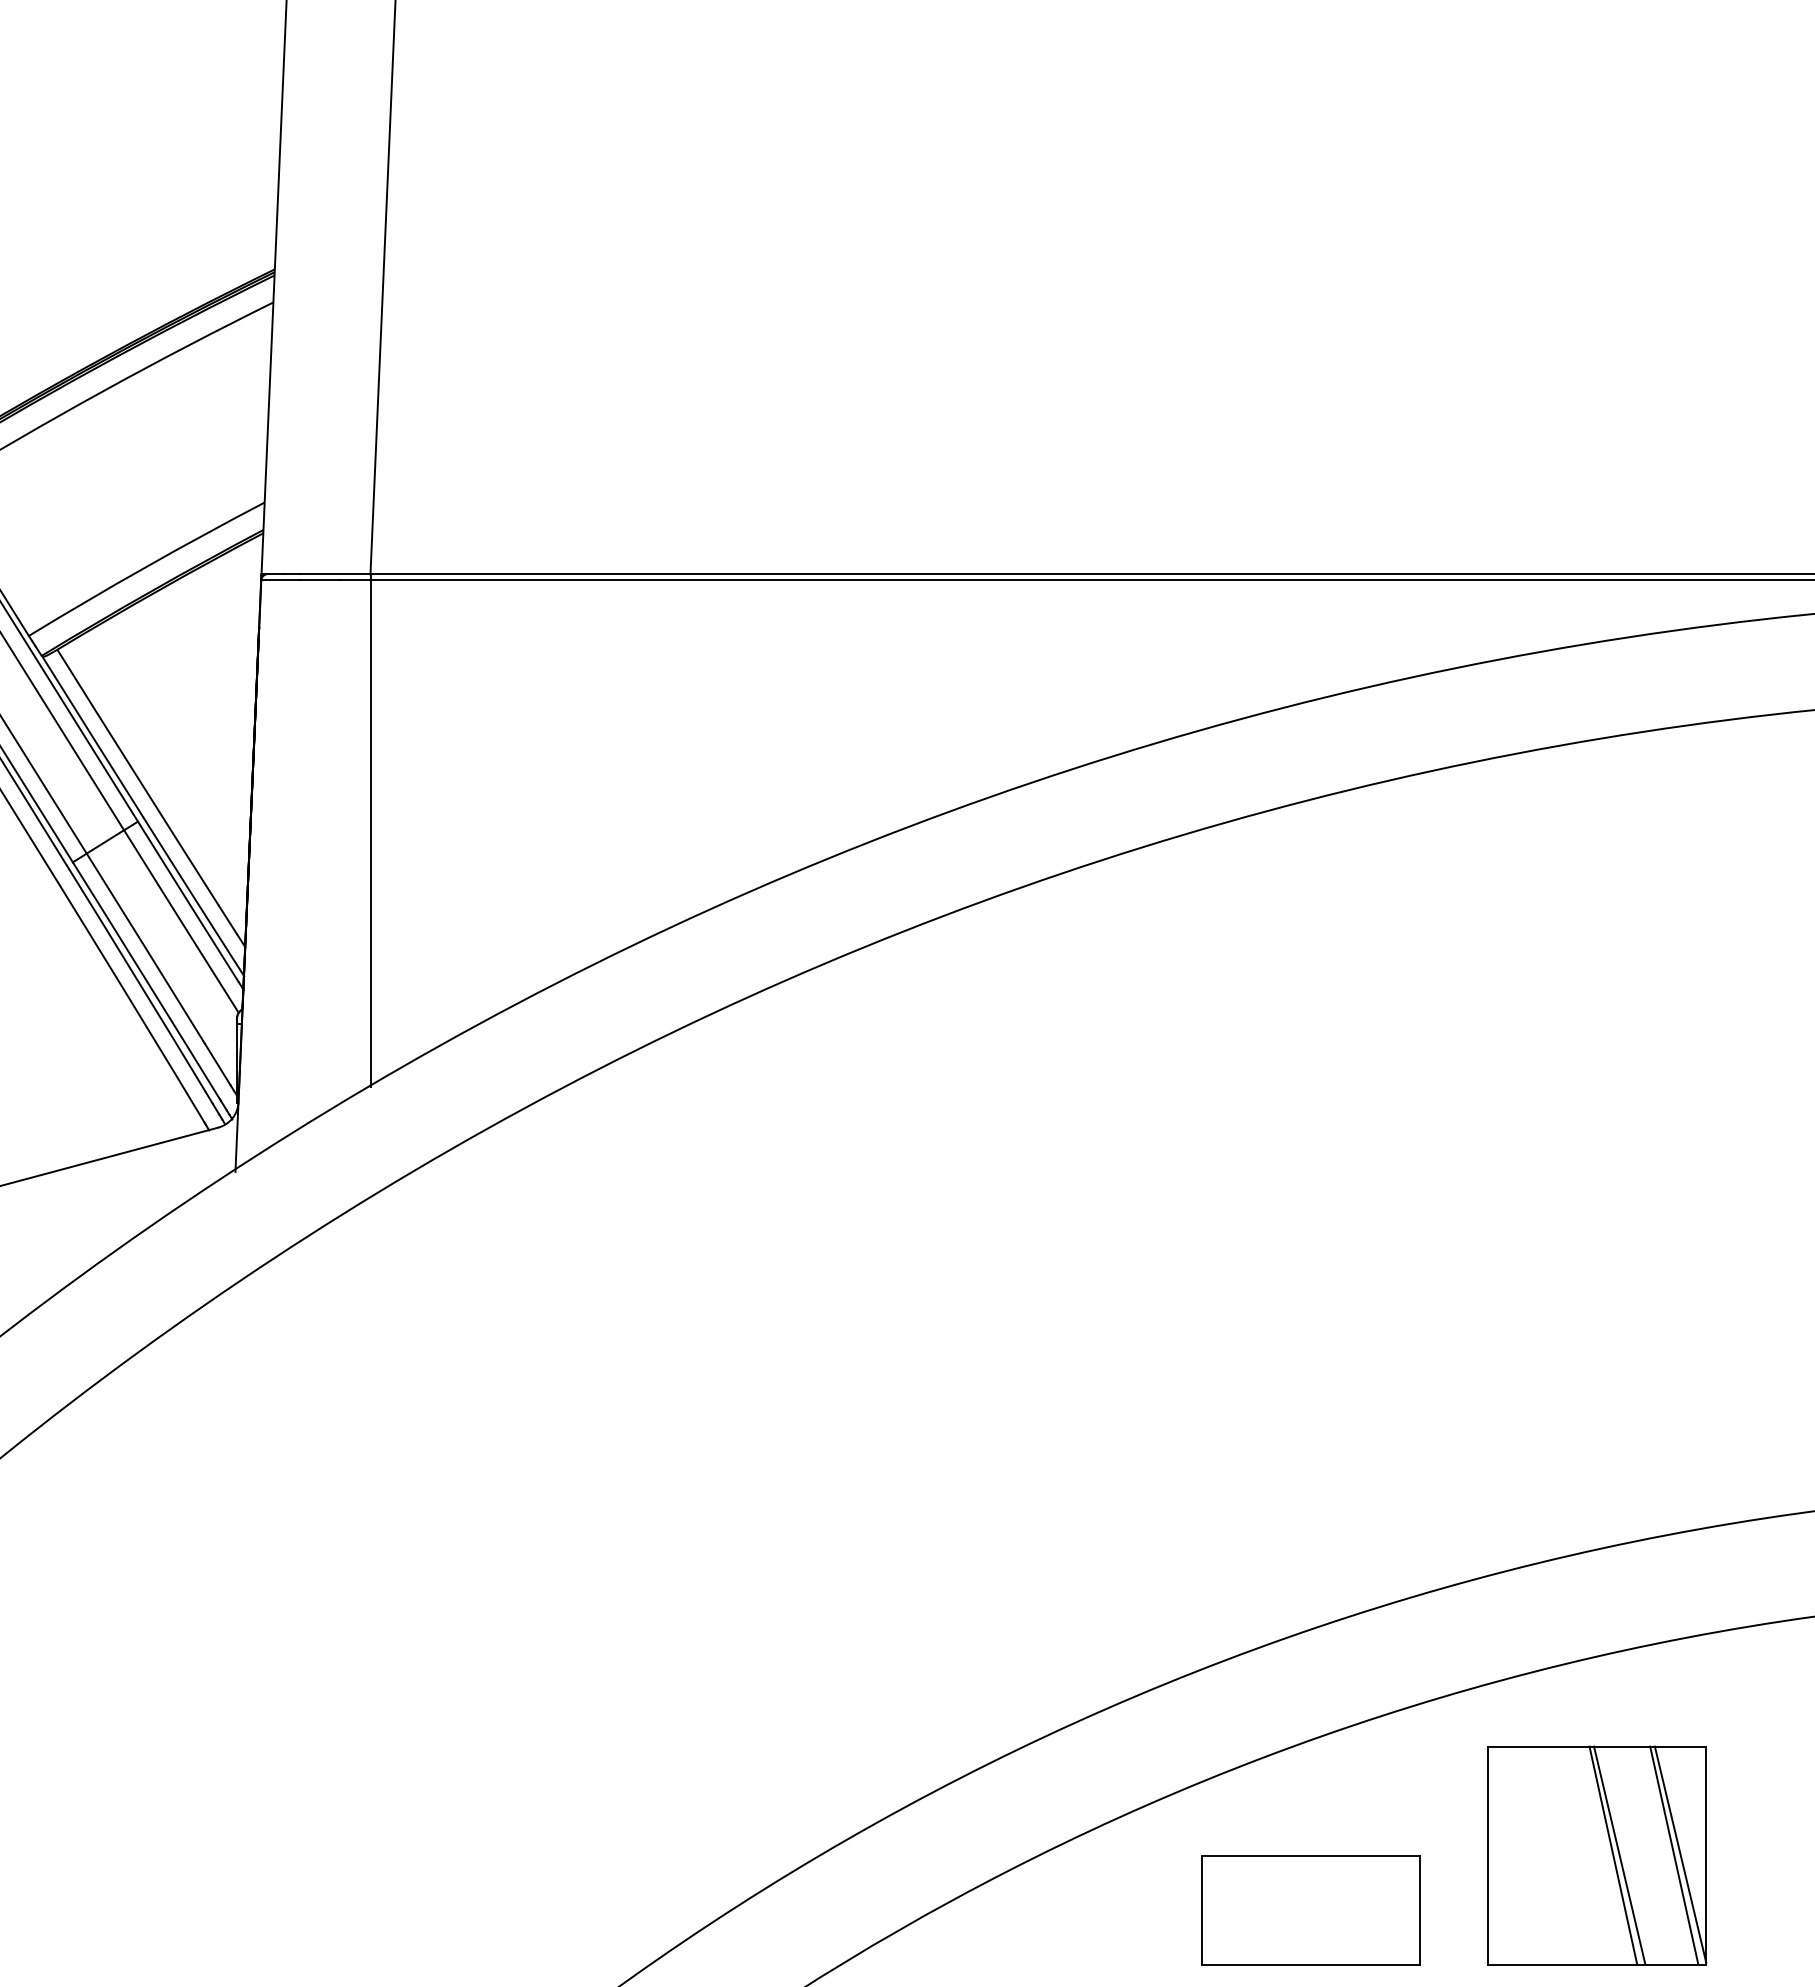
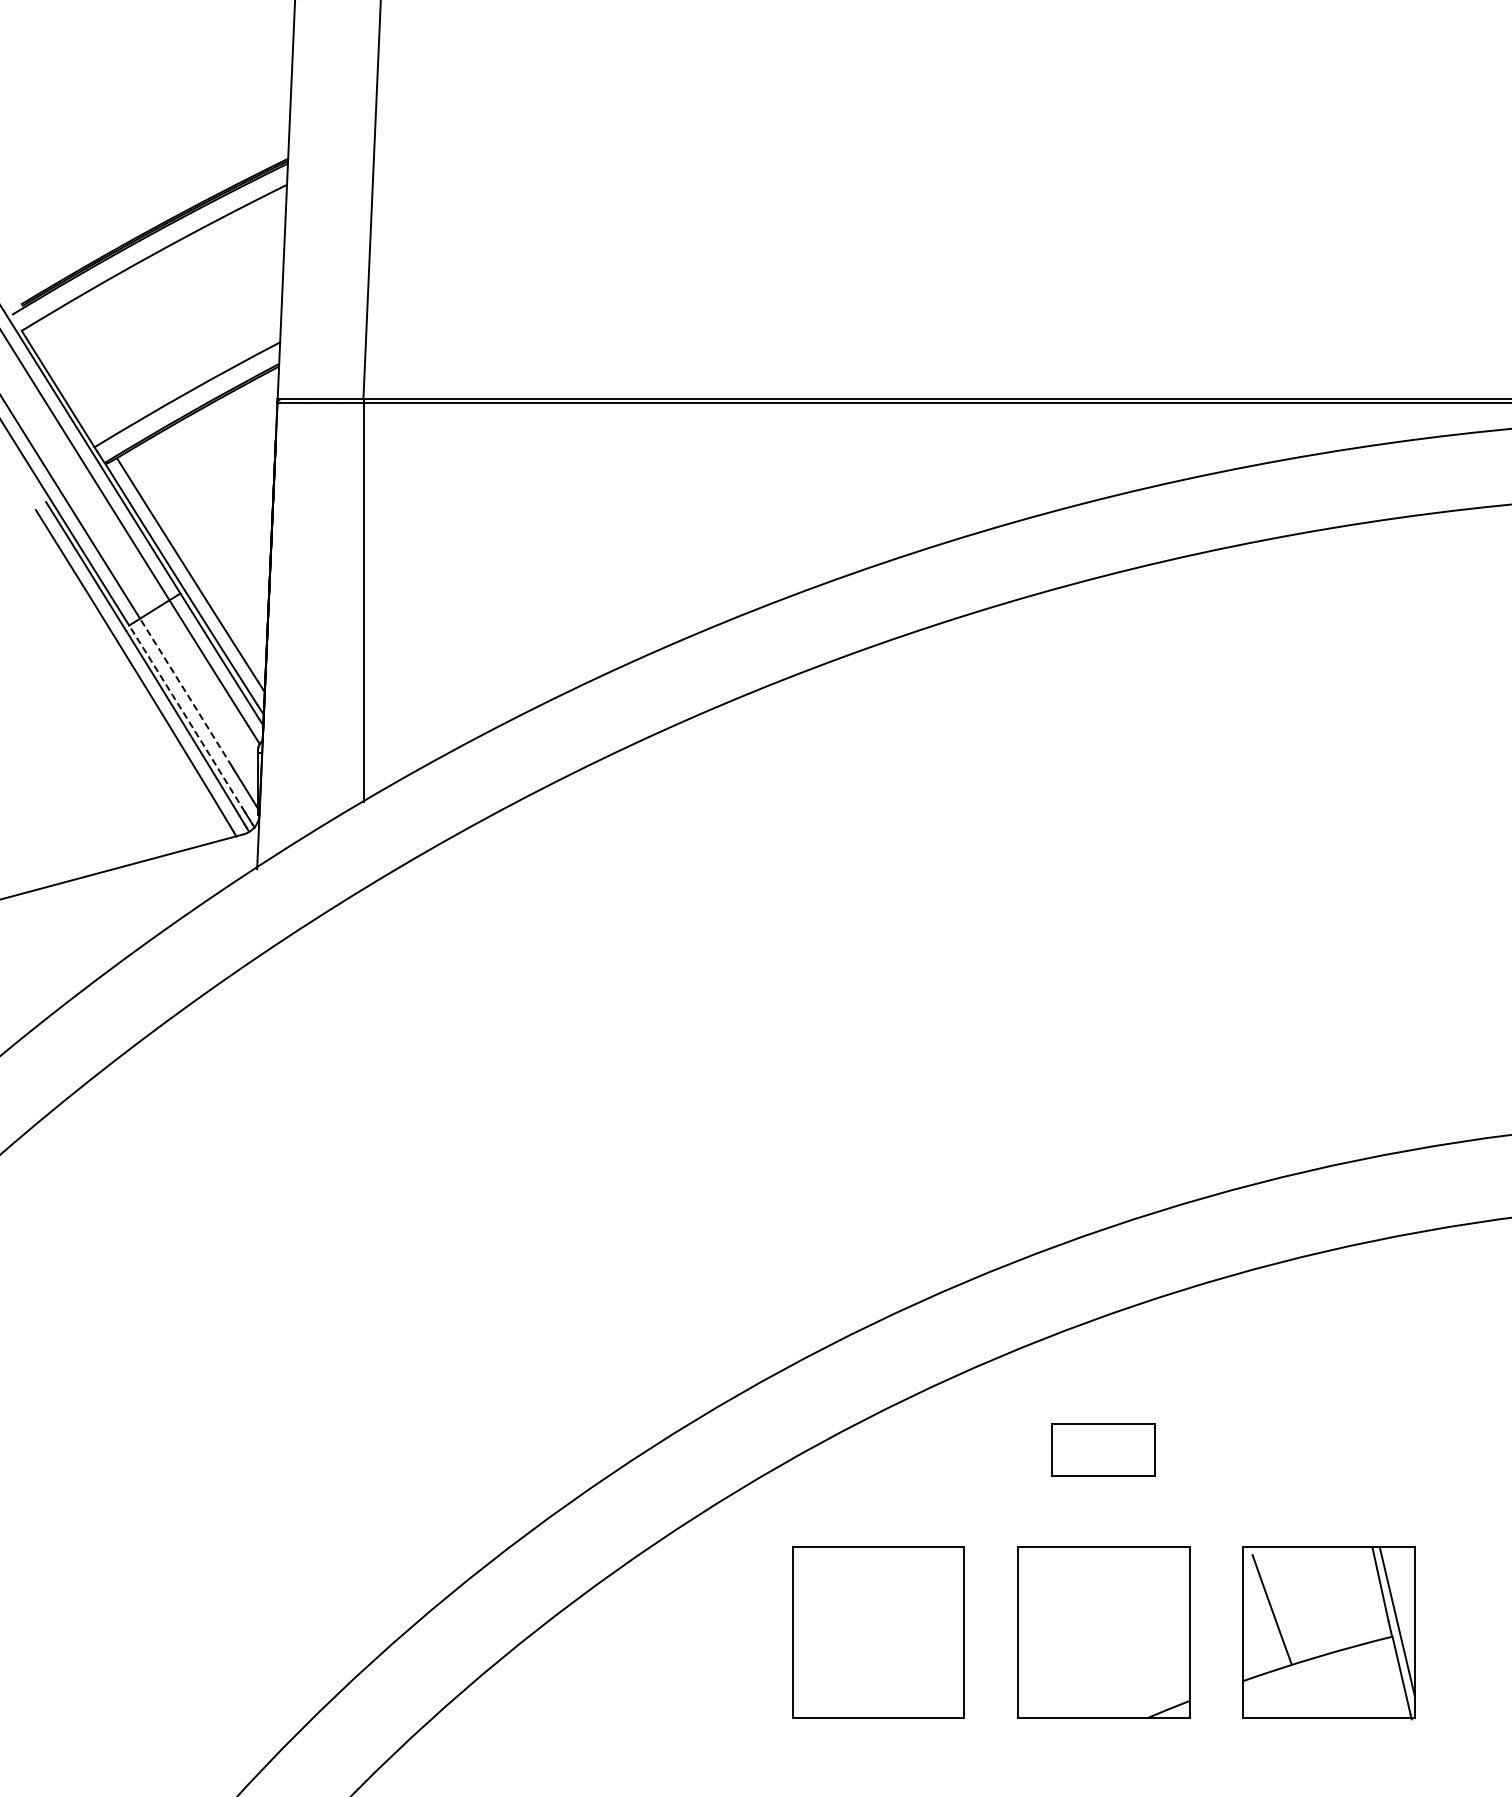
arc: (145, 947) -> (186, 692), solid -> dashed
arc: (146, 980) -> (187, 718), solid -> dashed
part: (1596, 1855) -> (1328, 1407), removed
part: (1310, 1909) -> (1103, 1449), size x0.6

